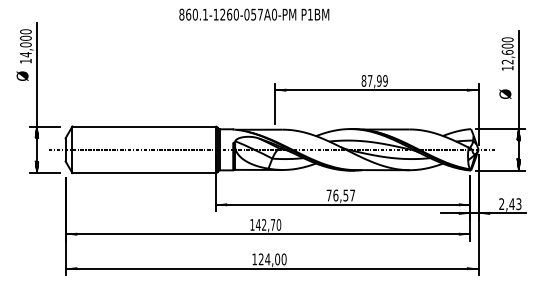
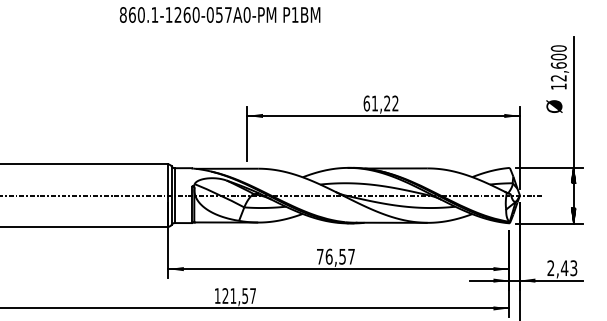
text: (374, 80) -> (380, 102), 87,99 -> 61,22
text: (505, 93) -> (554, 105), moved
text: (268, 224) -> (239, 295), 142,70 -> 121,57

